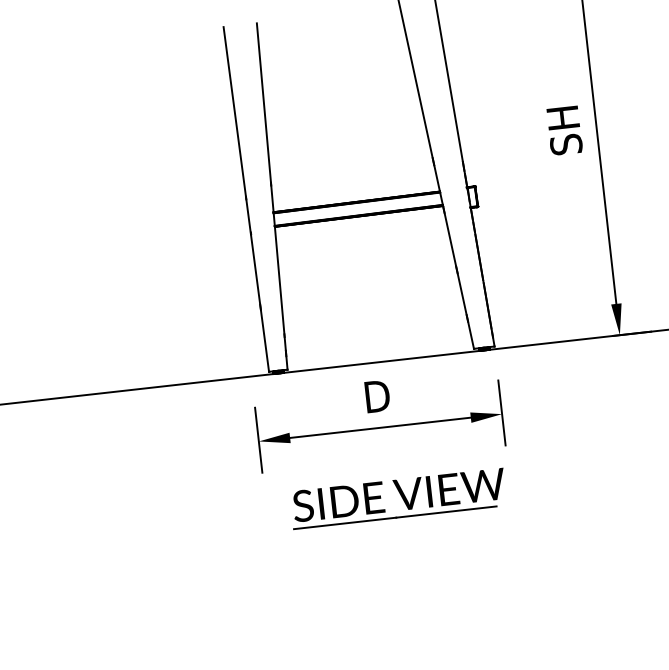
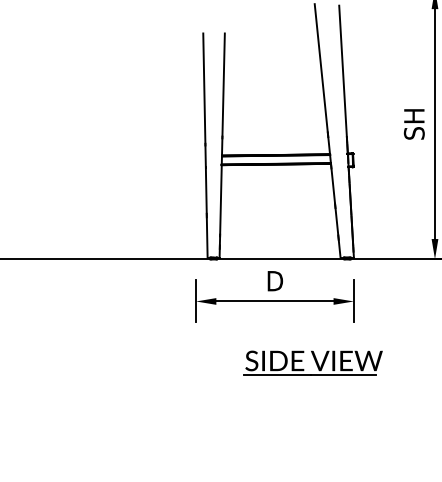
part: (396, 497) -> (312, 362), moved

